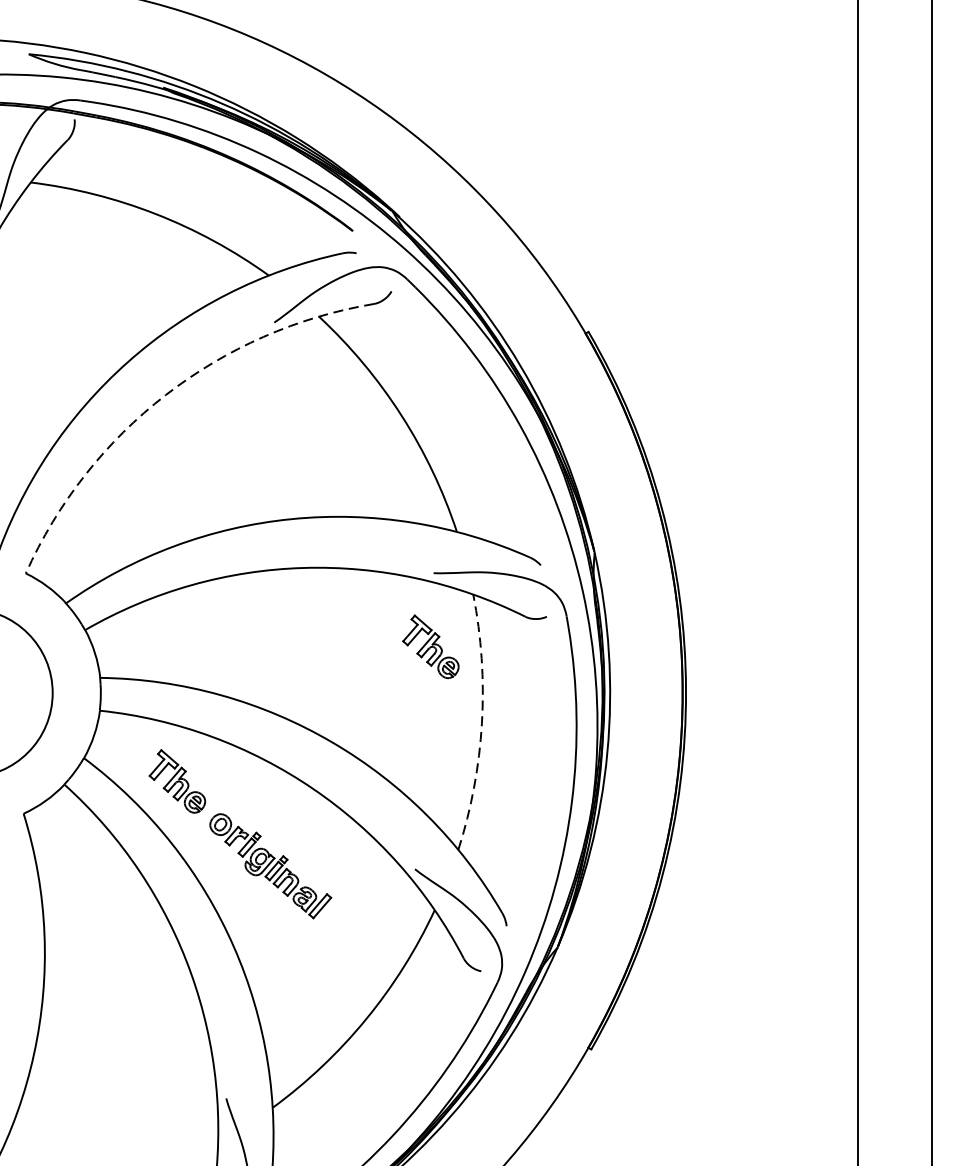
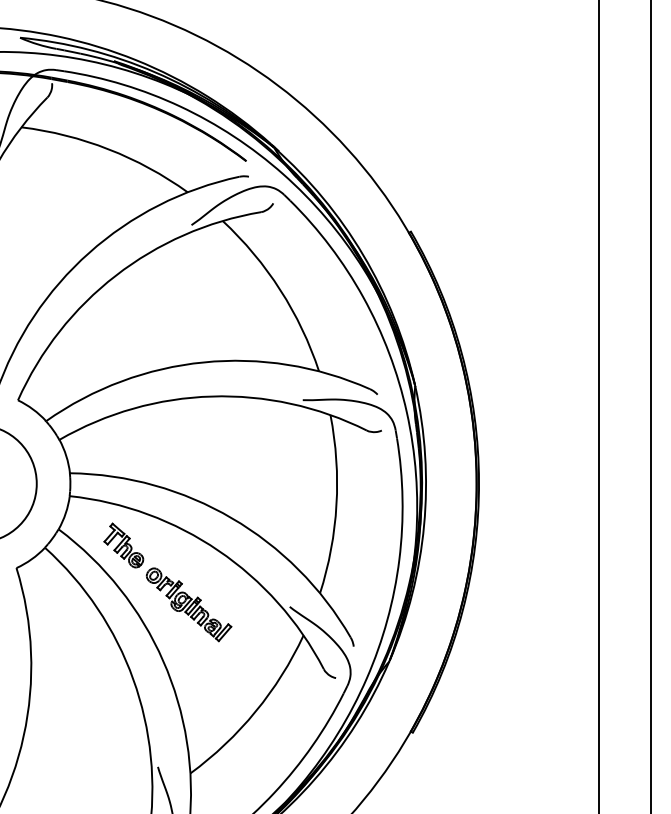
arc: (165, 394) -> (115, 275), dashed -> solid
part: (430, 646) -> (300, 451), removed
arc: (481, 722) -> (336, 504), dashed -> solid

